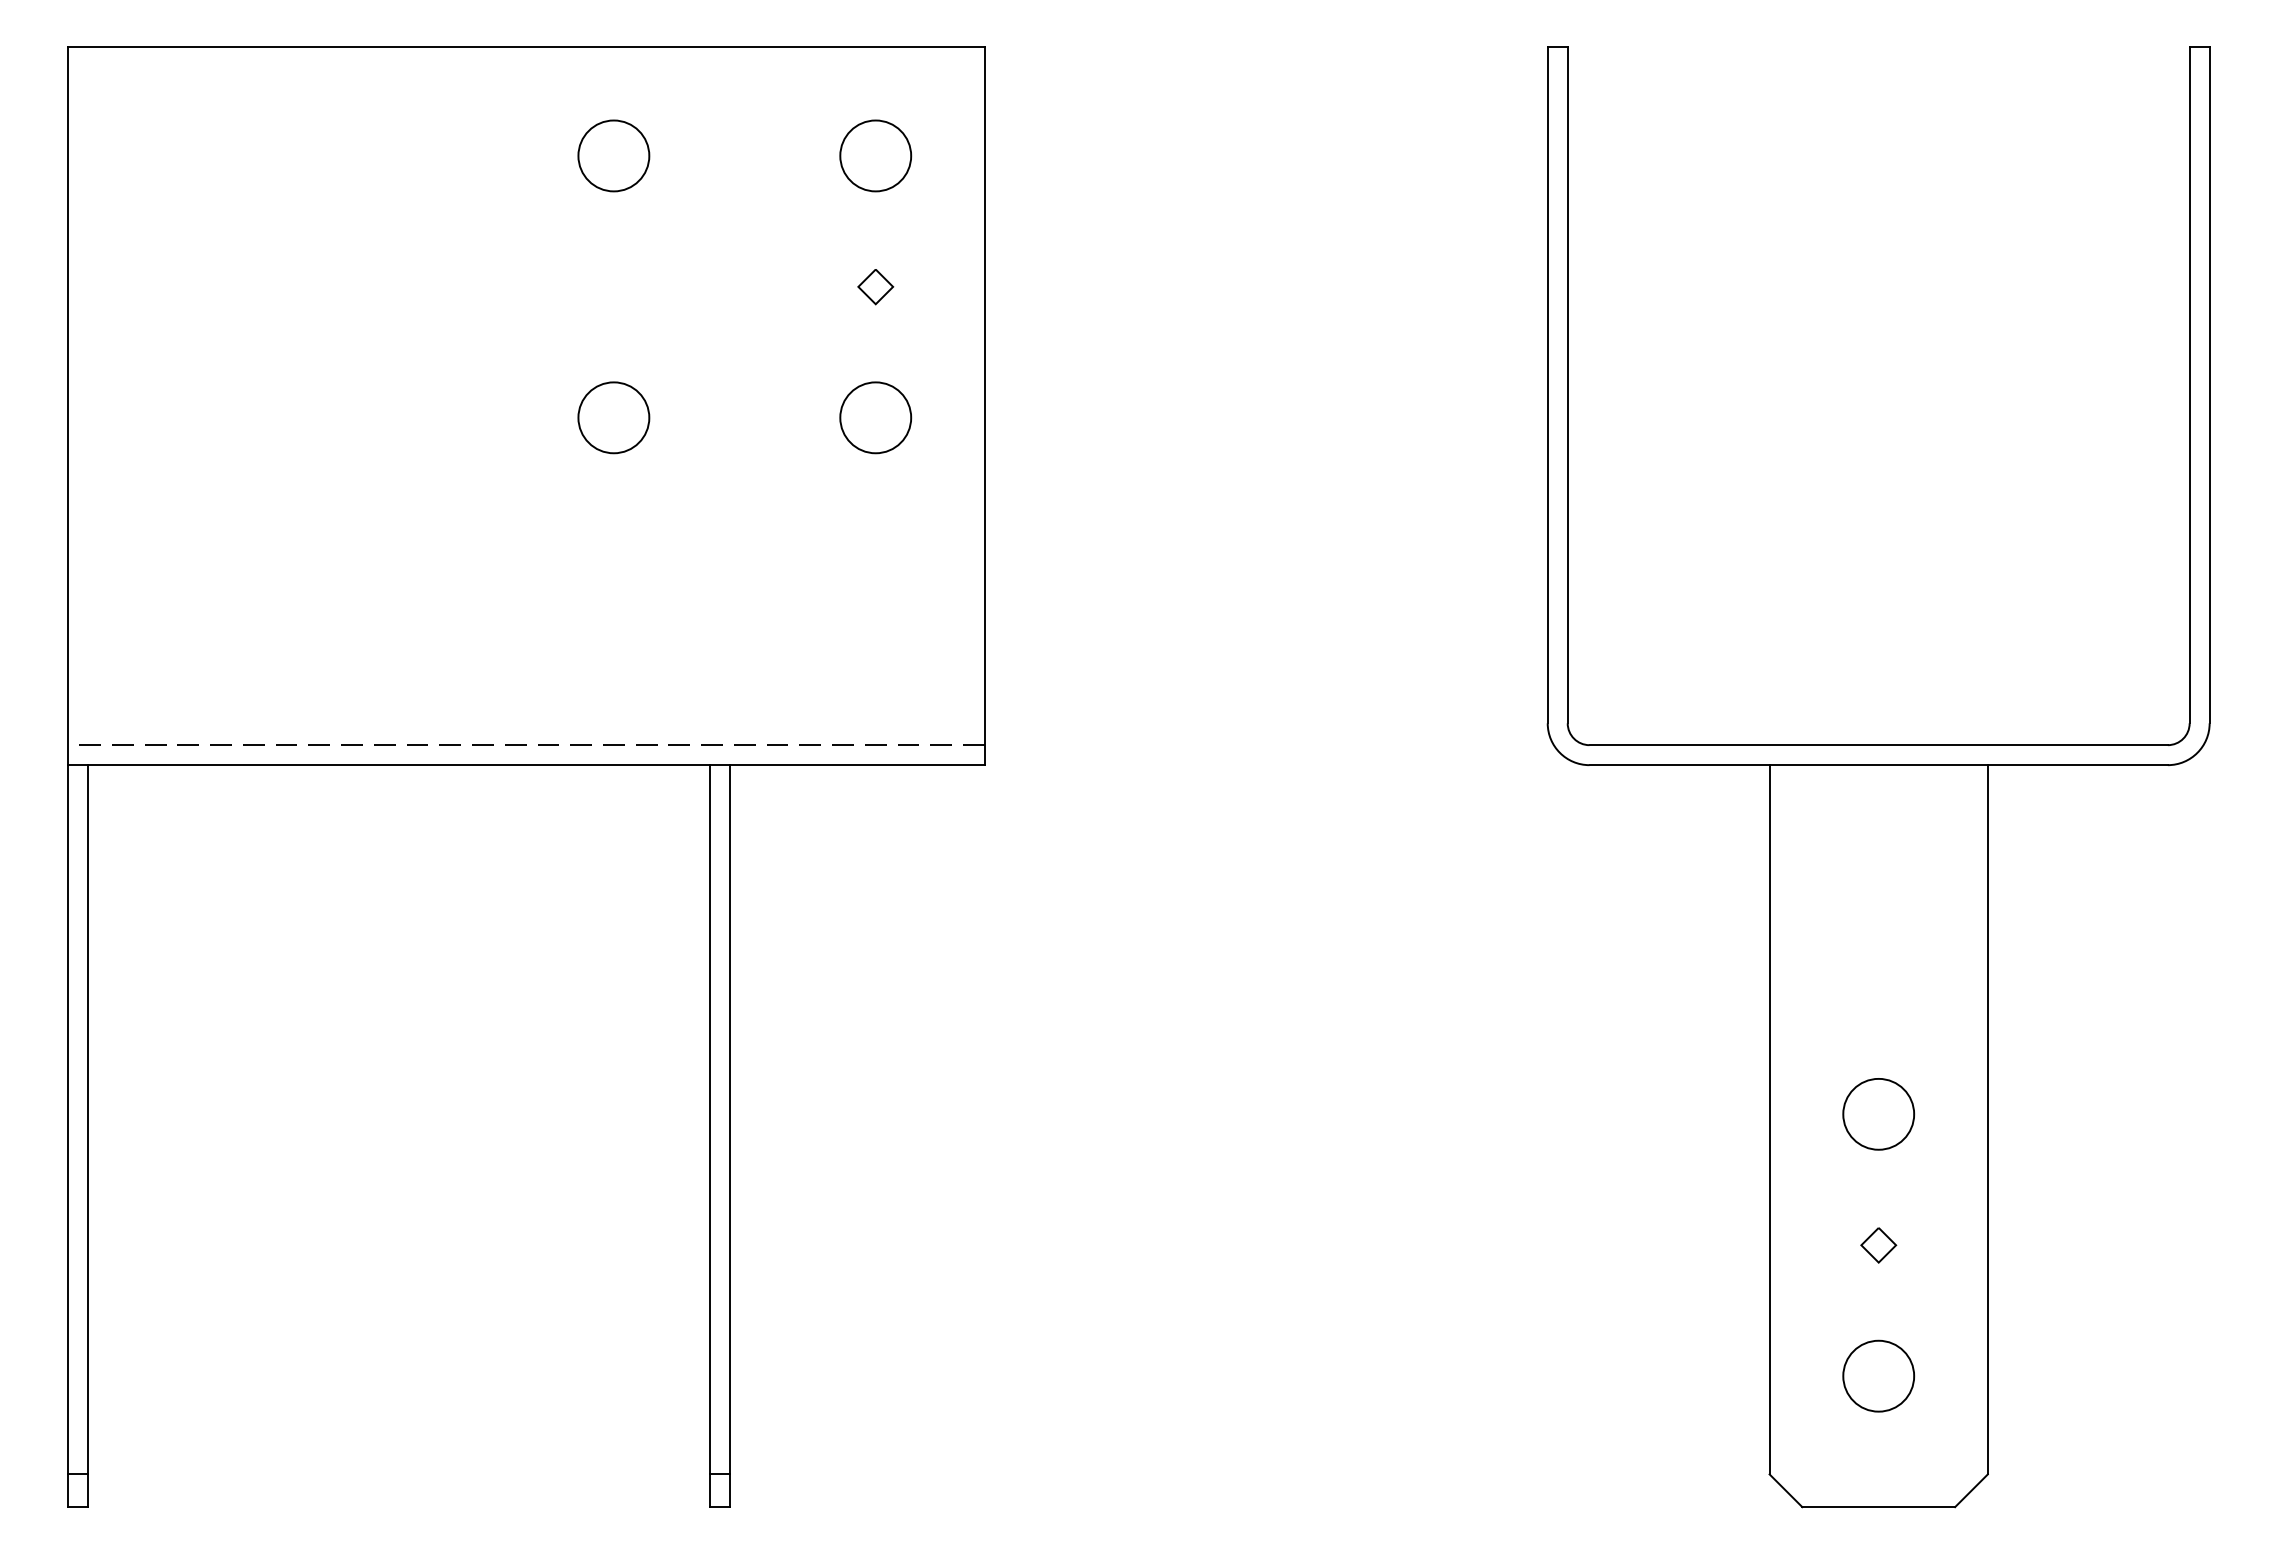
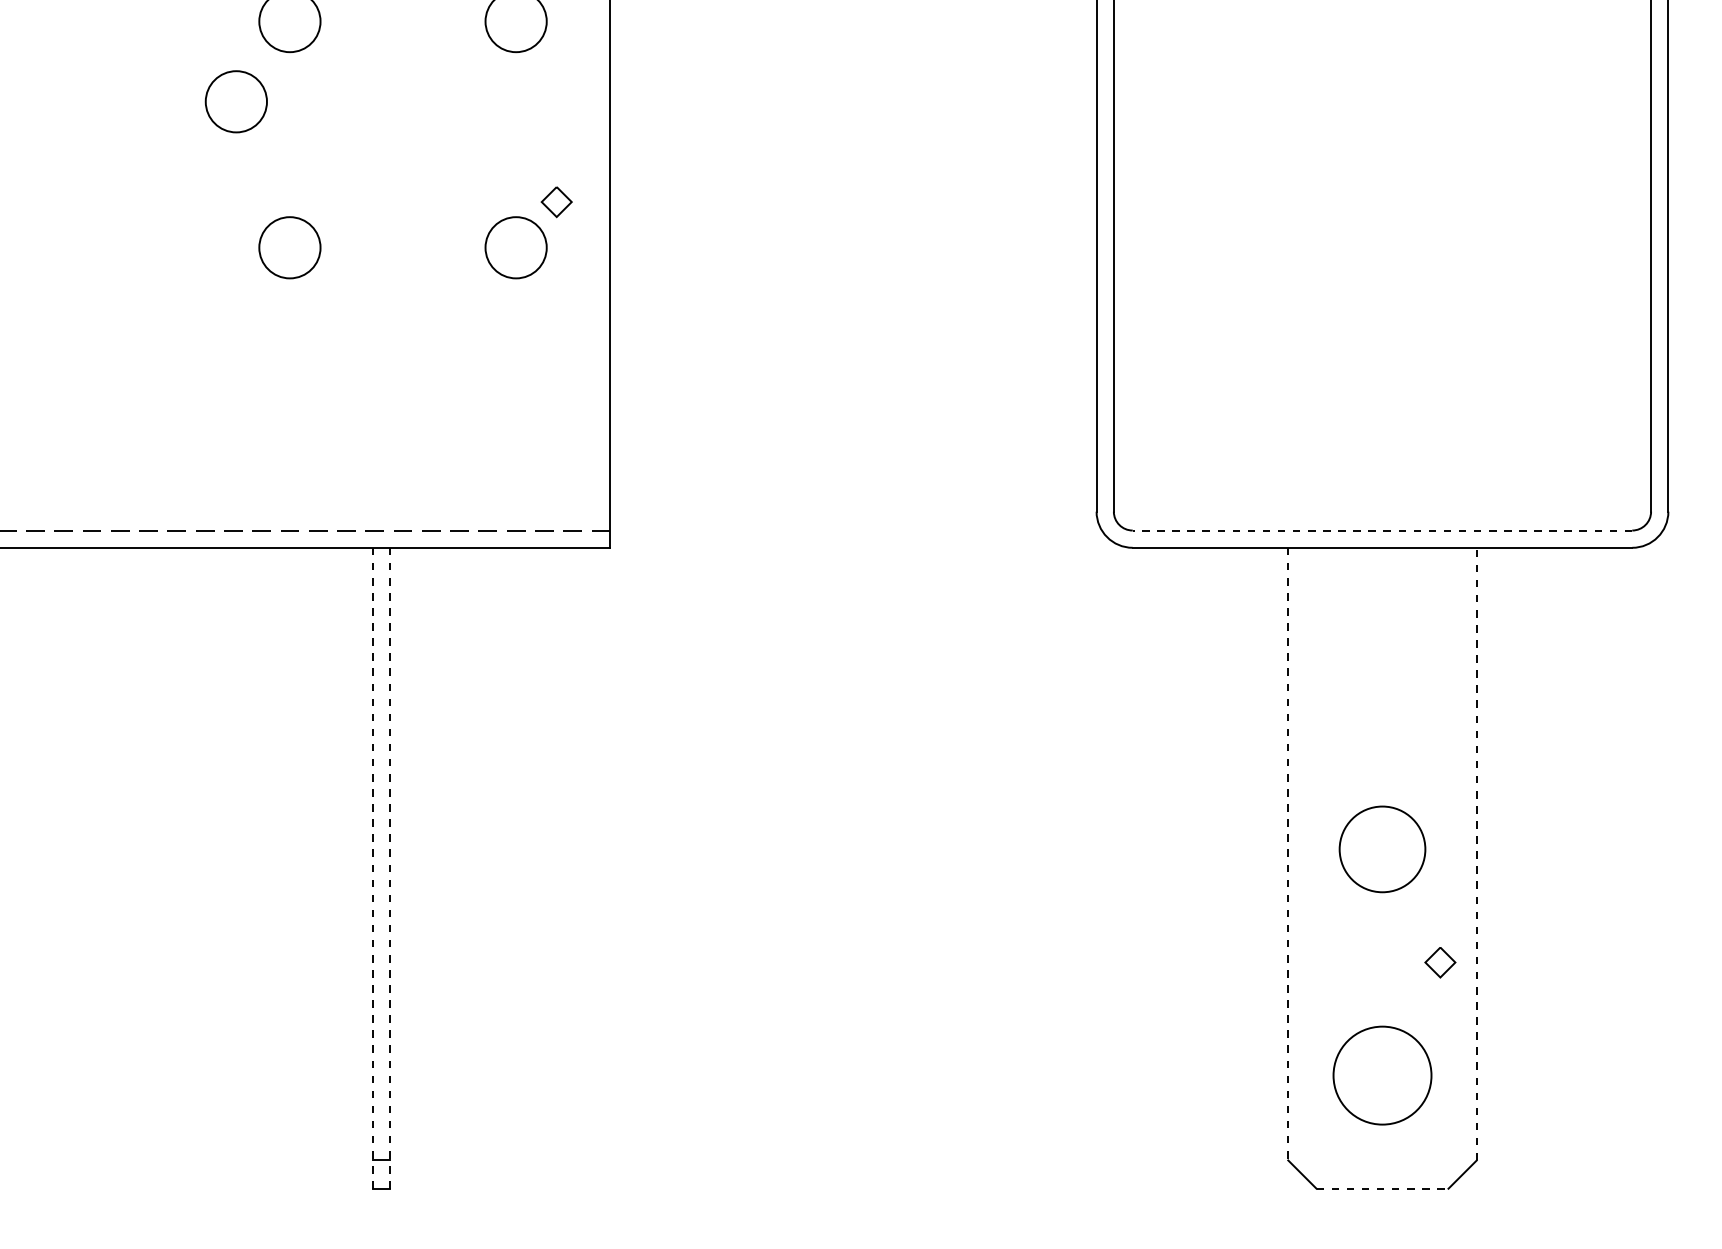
circle: (551, 248) -> (236, 101), added
part: (875, 287) -> (556, 202), moved
line: (1878, 745) -> (1382, 530), solid -> dashed
circle: (1878, 1113) -> (1382, 848), size x1.4
line: (1769, 1119) -> (1288, 853), solid -> dashed
line: (1987, 1119) -> (1476, 853), solid -> dashed
line: (710, 1136) -> (373, 868), solid -> dashed
line: (730, 1136) -> (390, 868), solid -> dashed
part: (1878, 1245) -> (1440, 962), moved
circle: (1878, 1375) -> (1382, 1075), size x1.6
line: (1879, 1507) -> (1383, 1189), solid -> dashed

